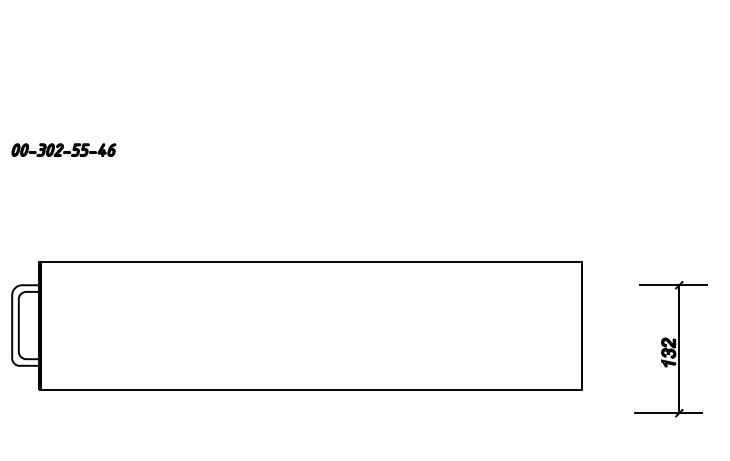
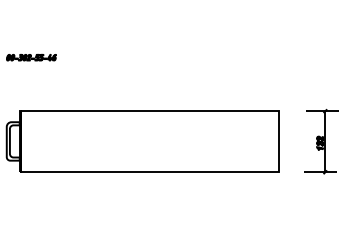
part: (671, 348) -> (321, 141), moved

